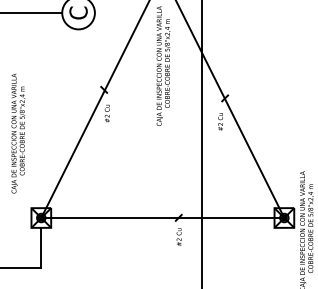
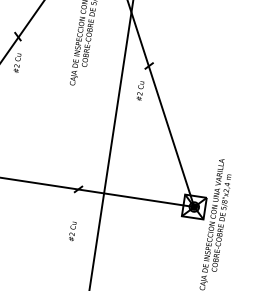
text: (178, 236) -> (71, 230), moved

